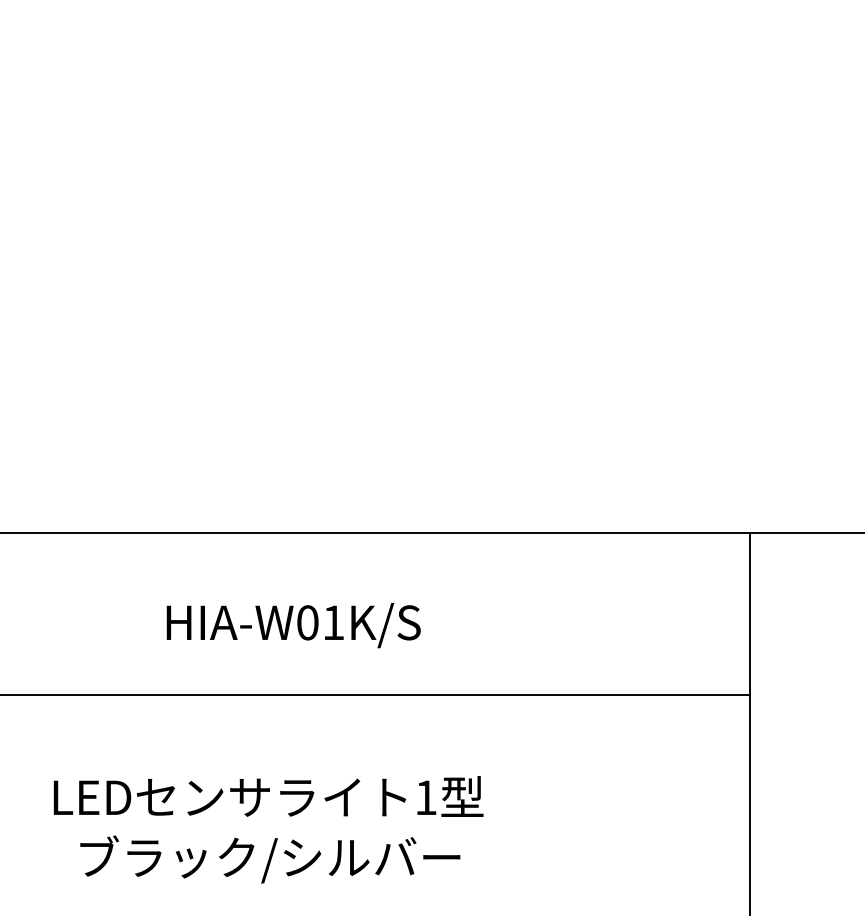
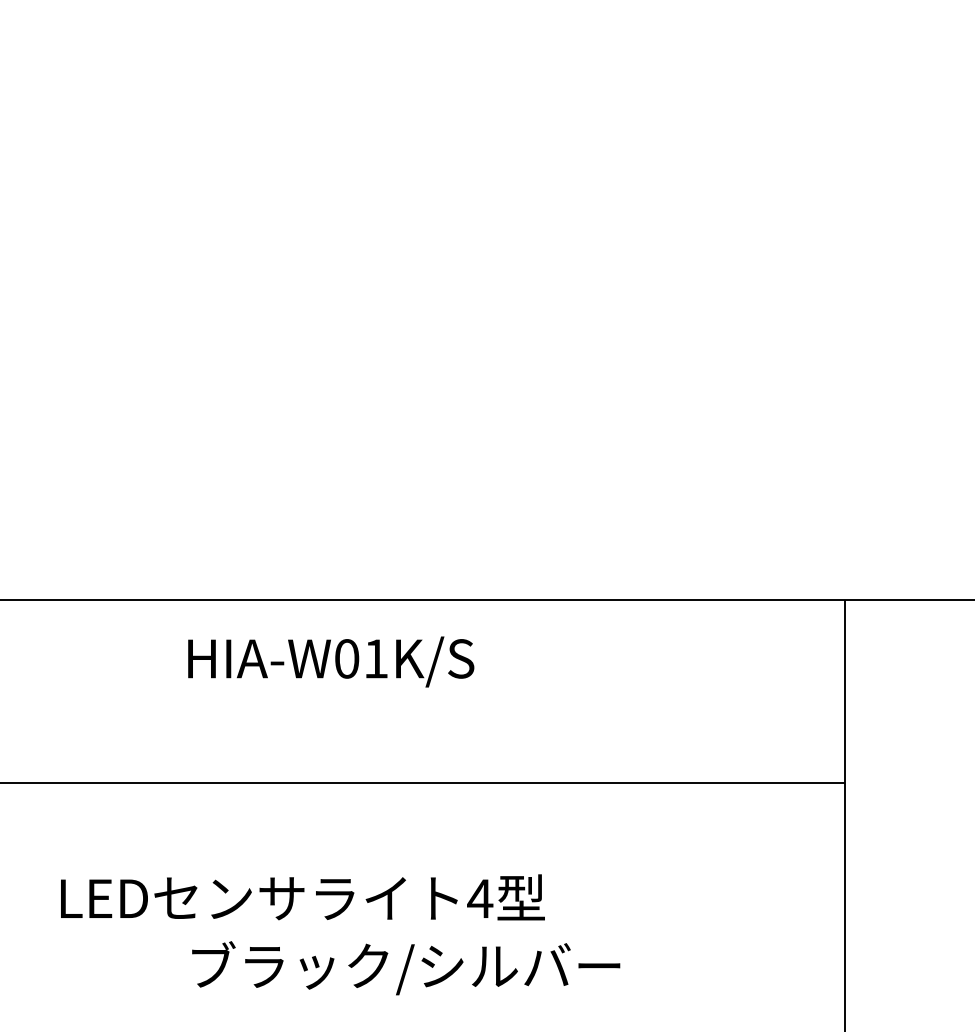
text: (293, 625) -> (330, 661), moved
text: (425, 797) -> (479, 898), 1 -> 4
text: (270, 859) -> (406, 968), moved

